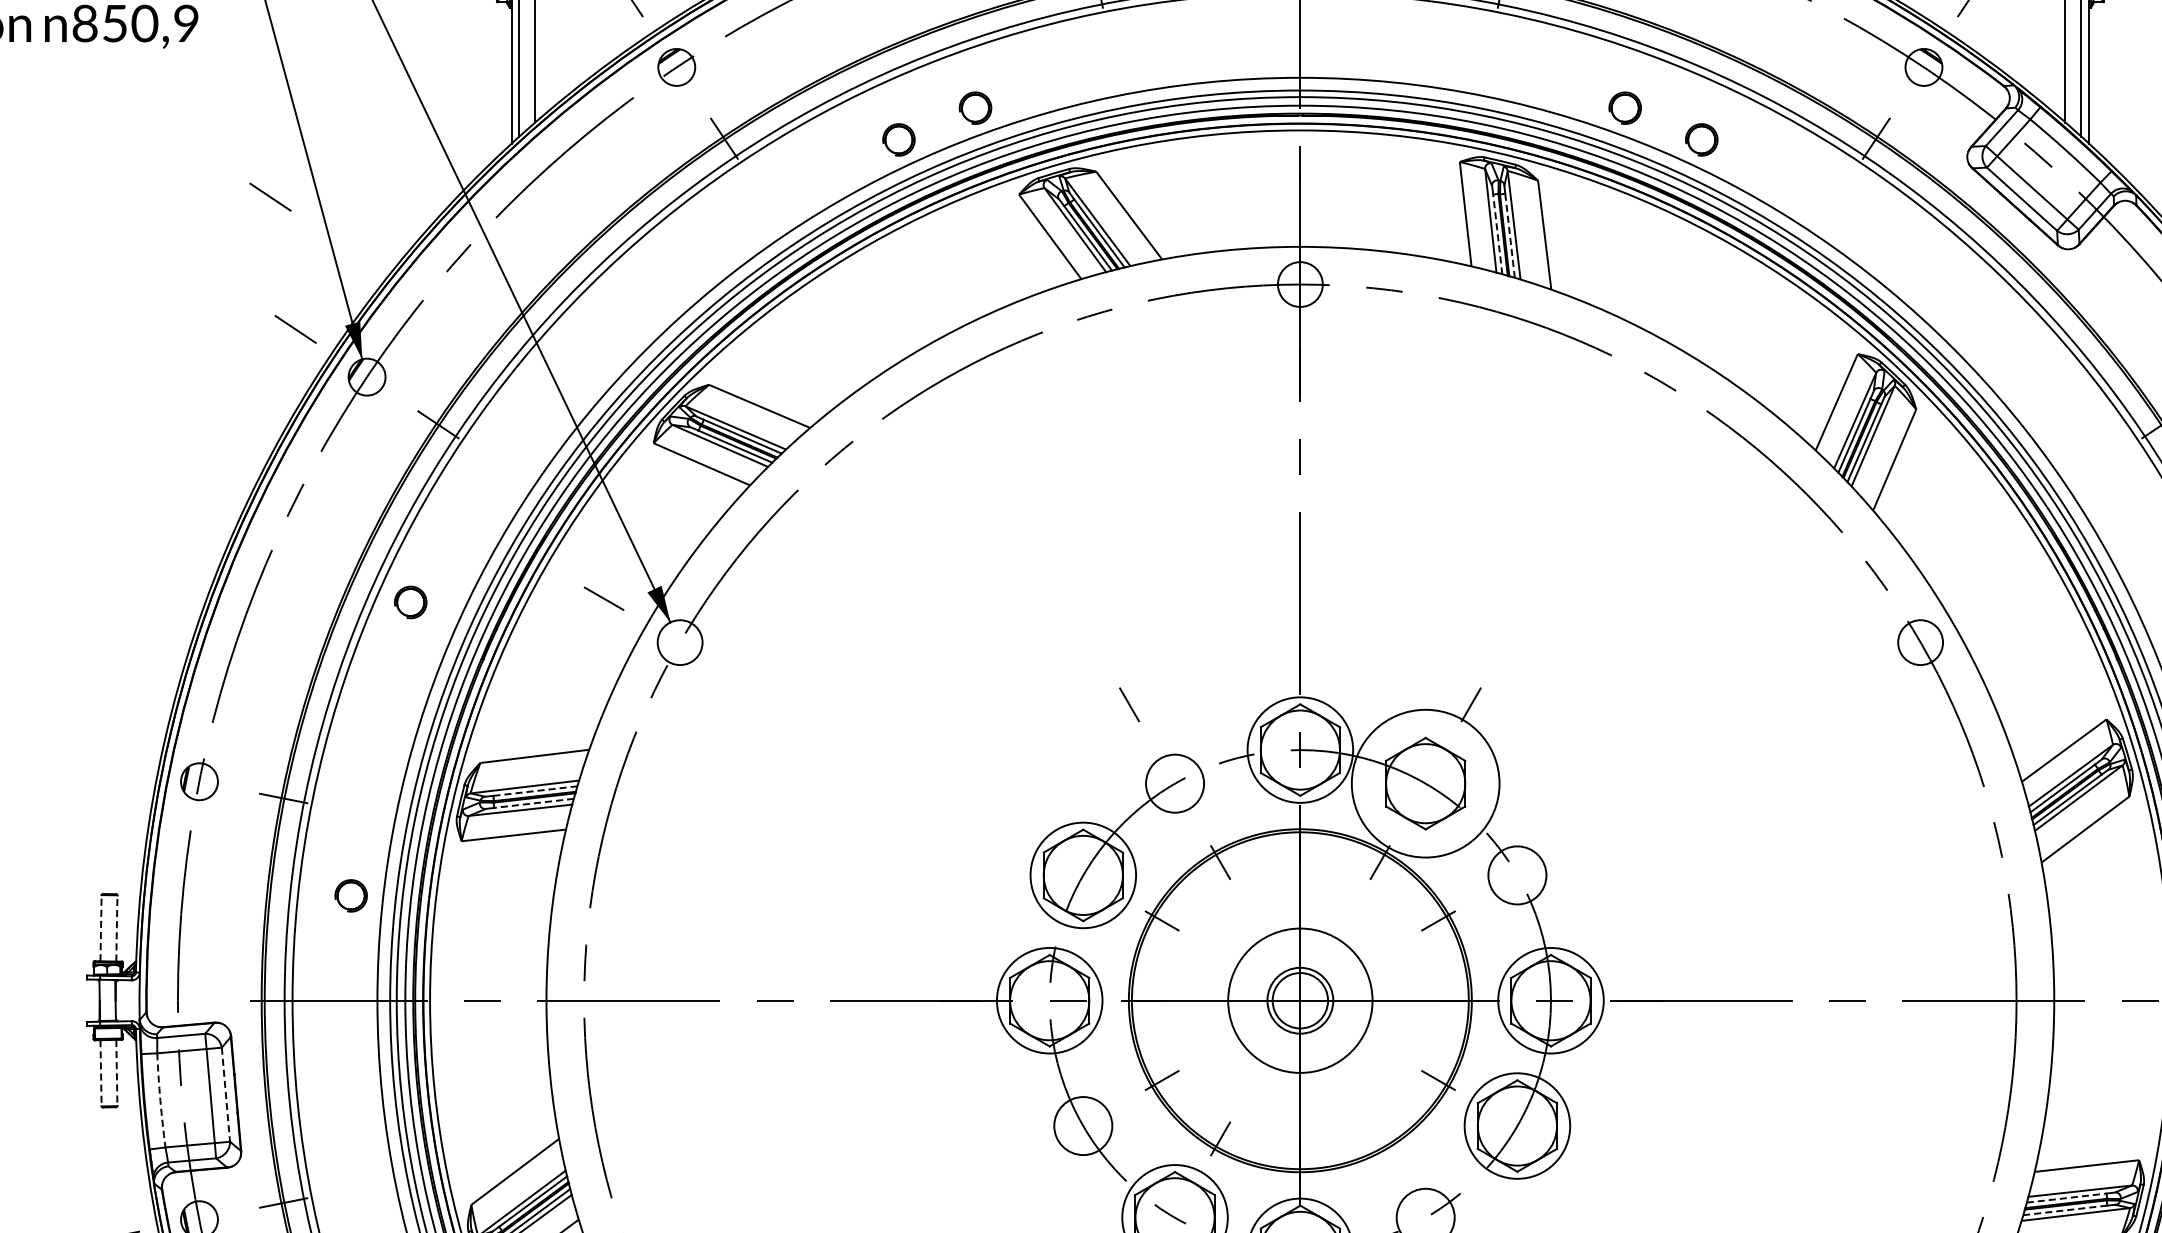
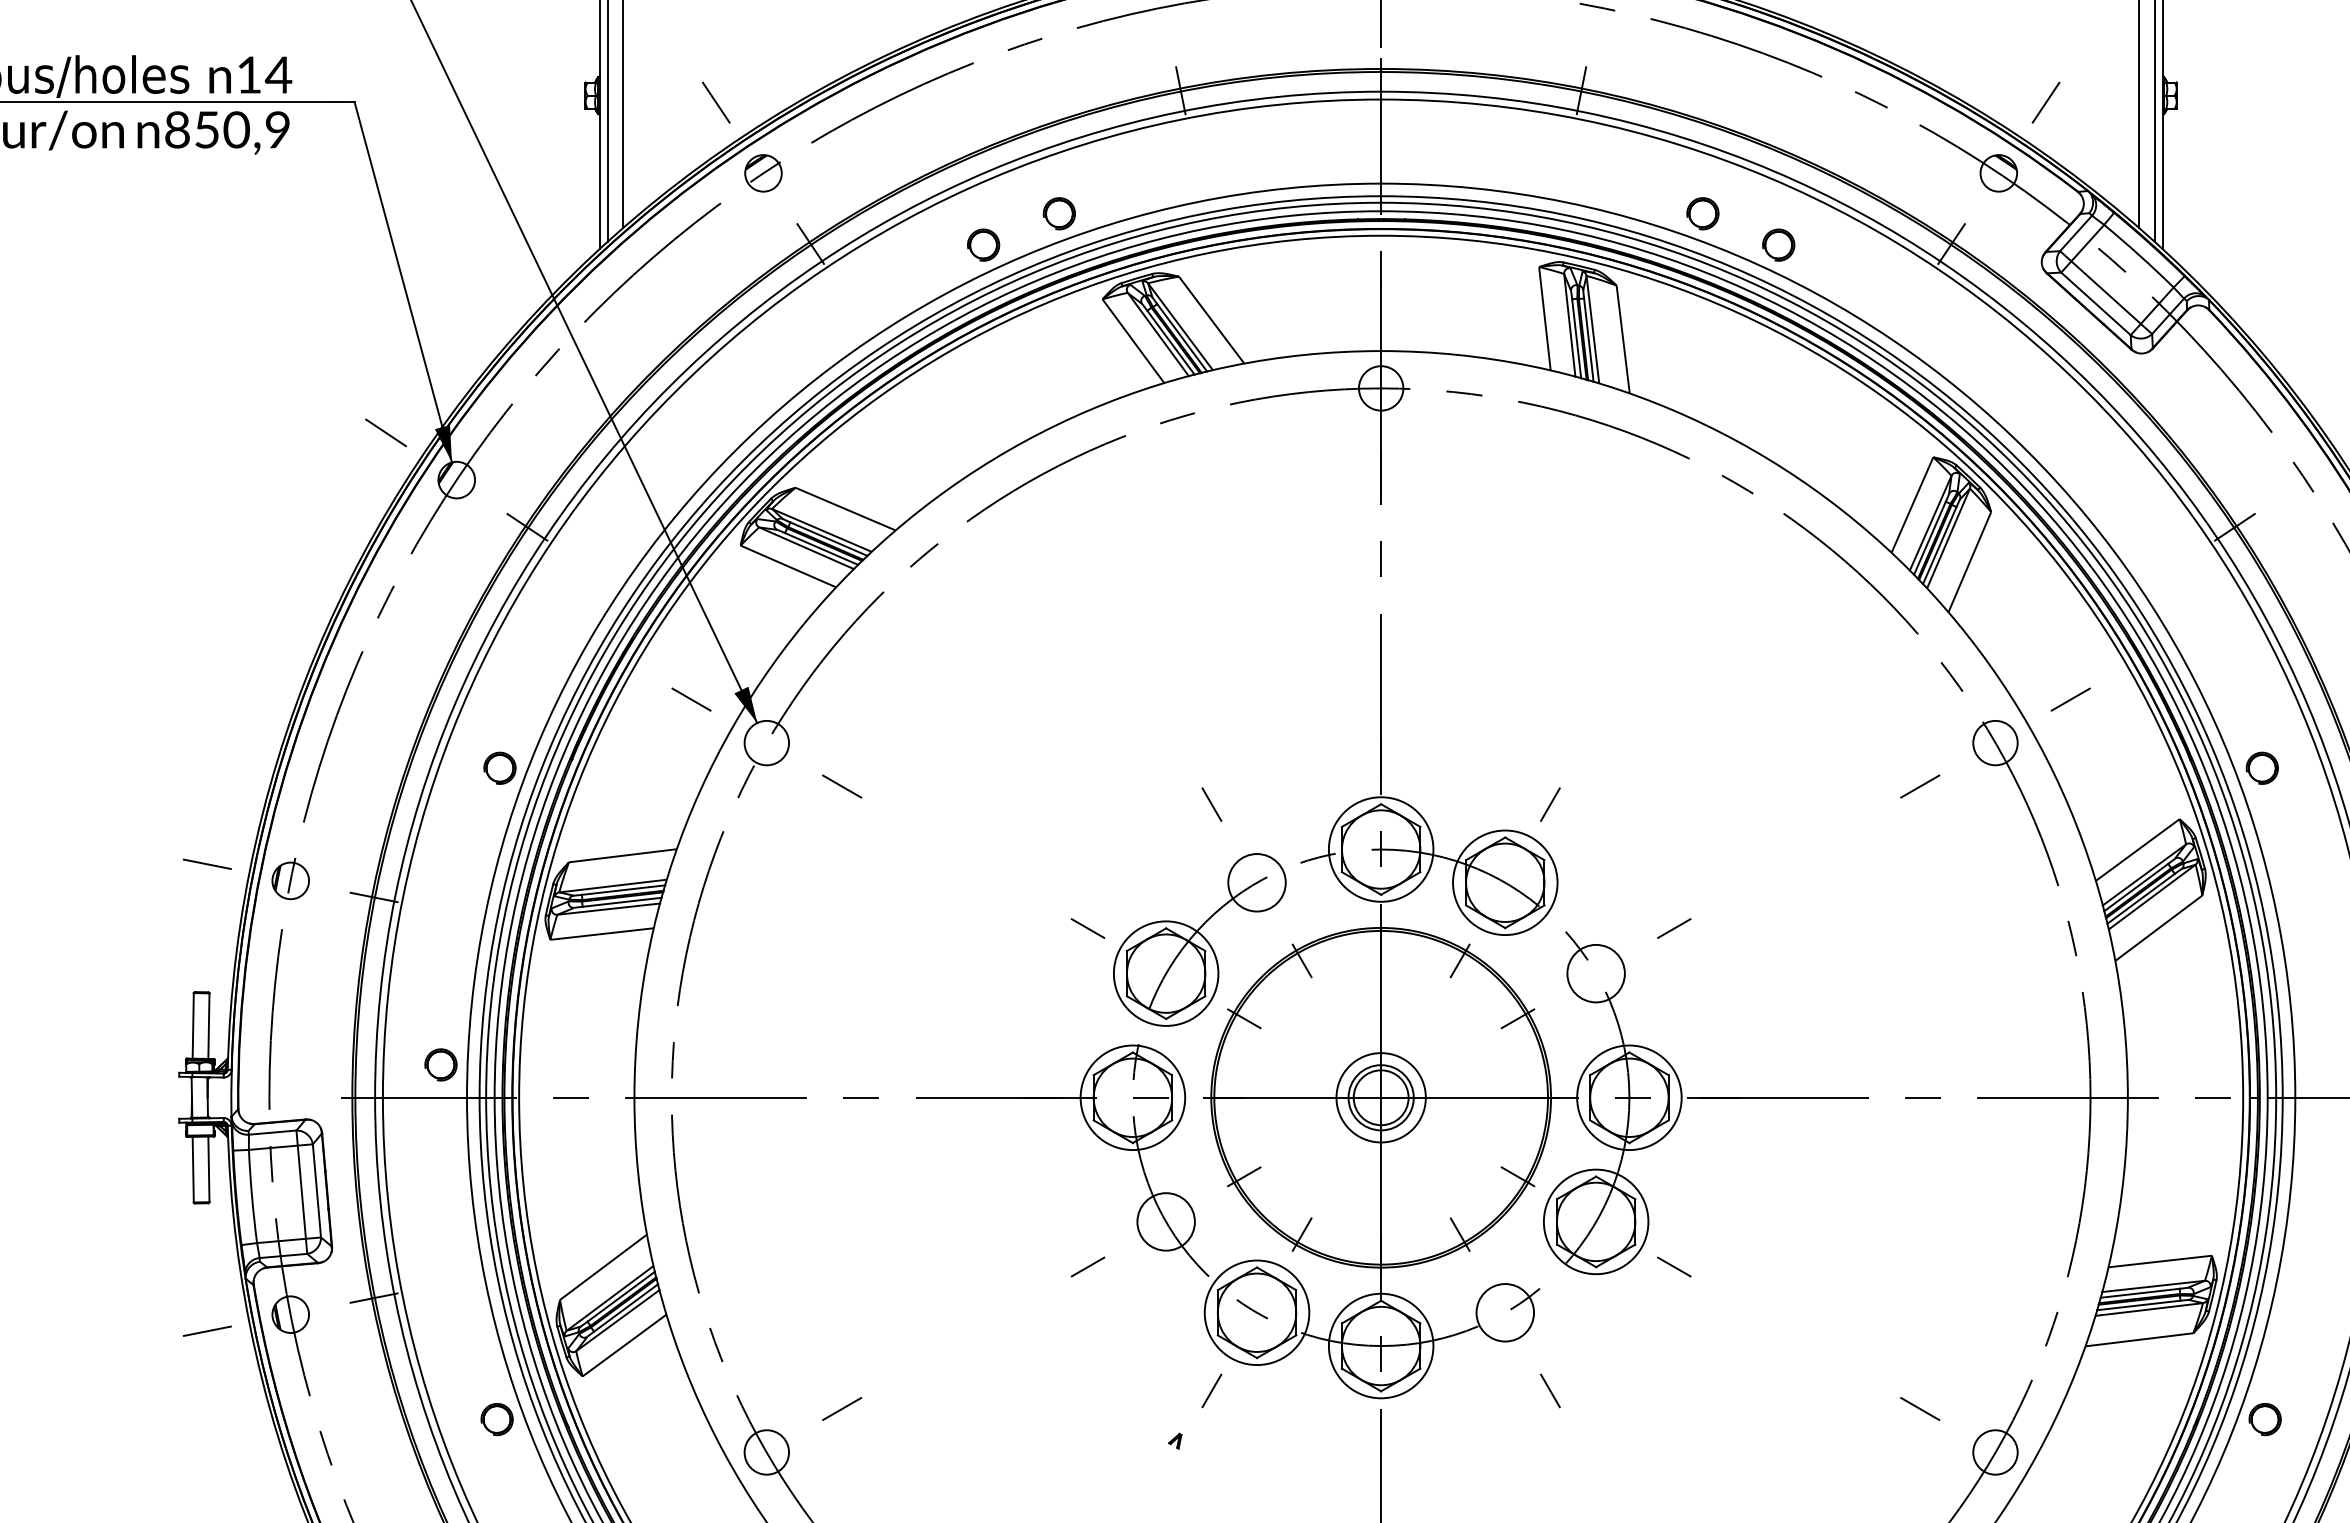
line: (269, 196) -> (360, 301), removed
line: (1497, 234) -> (1576, 338), dashed -> solid
line: (1509, 236) -> (1588, 340), dashed -> solid
line: (1996, 598) -> (2070, 699), added
part: (410, 601) -> (499, 767), moved
line: (755, 686) -> (841, 786), added
line: (1844, 686) -> (1920, 786), added
line: (115, 764) -> (207, 863), added
circle: (1425, 783) -> (1505, 882), size x0.71
line: (535, 791) -> (623, 890), dashed -> solid
line: (534, 803) -> (622, 902), dashed -> solid
line: (1004, 829) -> (1088, 928), added
line: (1596, 829) -> (1674, 928), added
part: (350, 895) -> (440, 1064), moved
line: (101, 927) -> (193, 1025), dashed -> solid
line: (116, 928) -> (208, 1026), dashed -> solid
circle: (1299, 1000) -> (1380, 1097), size x0.62
line: (101, 1073) -> (193, 1169), dashed -> solid
line: (116, 1073) -> (208, 1169), dashed -> solid
line: (225, 1094) -> (316, 1190), dashed -> solid
arc: (160, 1100) -> (252, 1196), dashed -> solid
line: (1380, 1138) -> (1460, 1234), added
line: (1004, 1171) -> (1088, 1266), added
line: (1596, 1171) -> (1674, 1266), added
line: (2066, 1198) -> (2140, 1293), dashed -> solid
line: (2064, 1210) -> (2138, 1305), dashed -> solid

